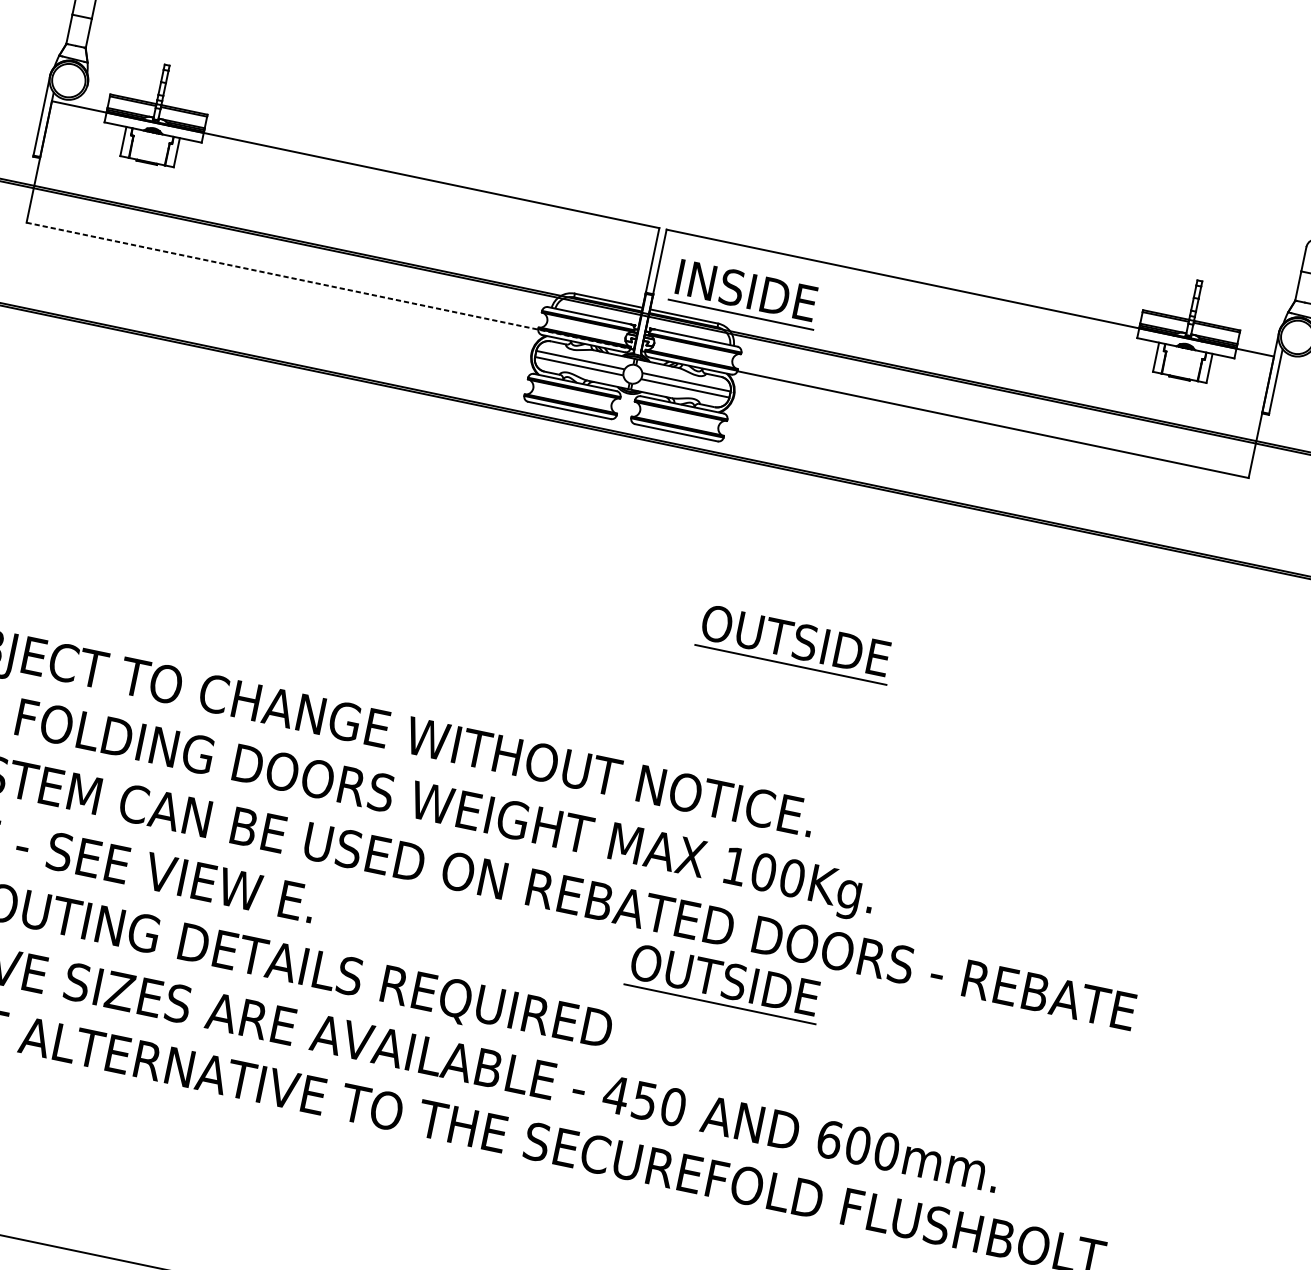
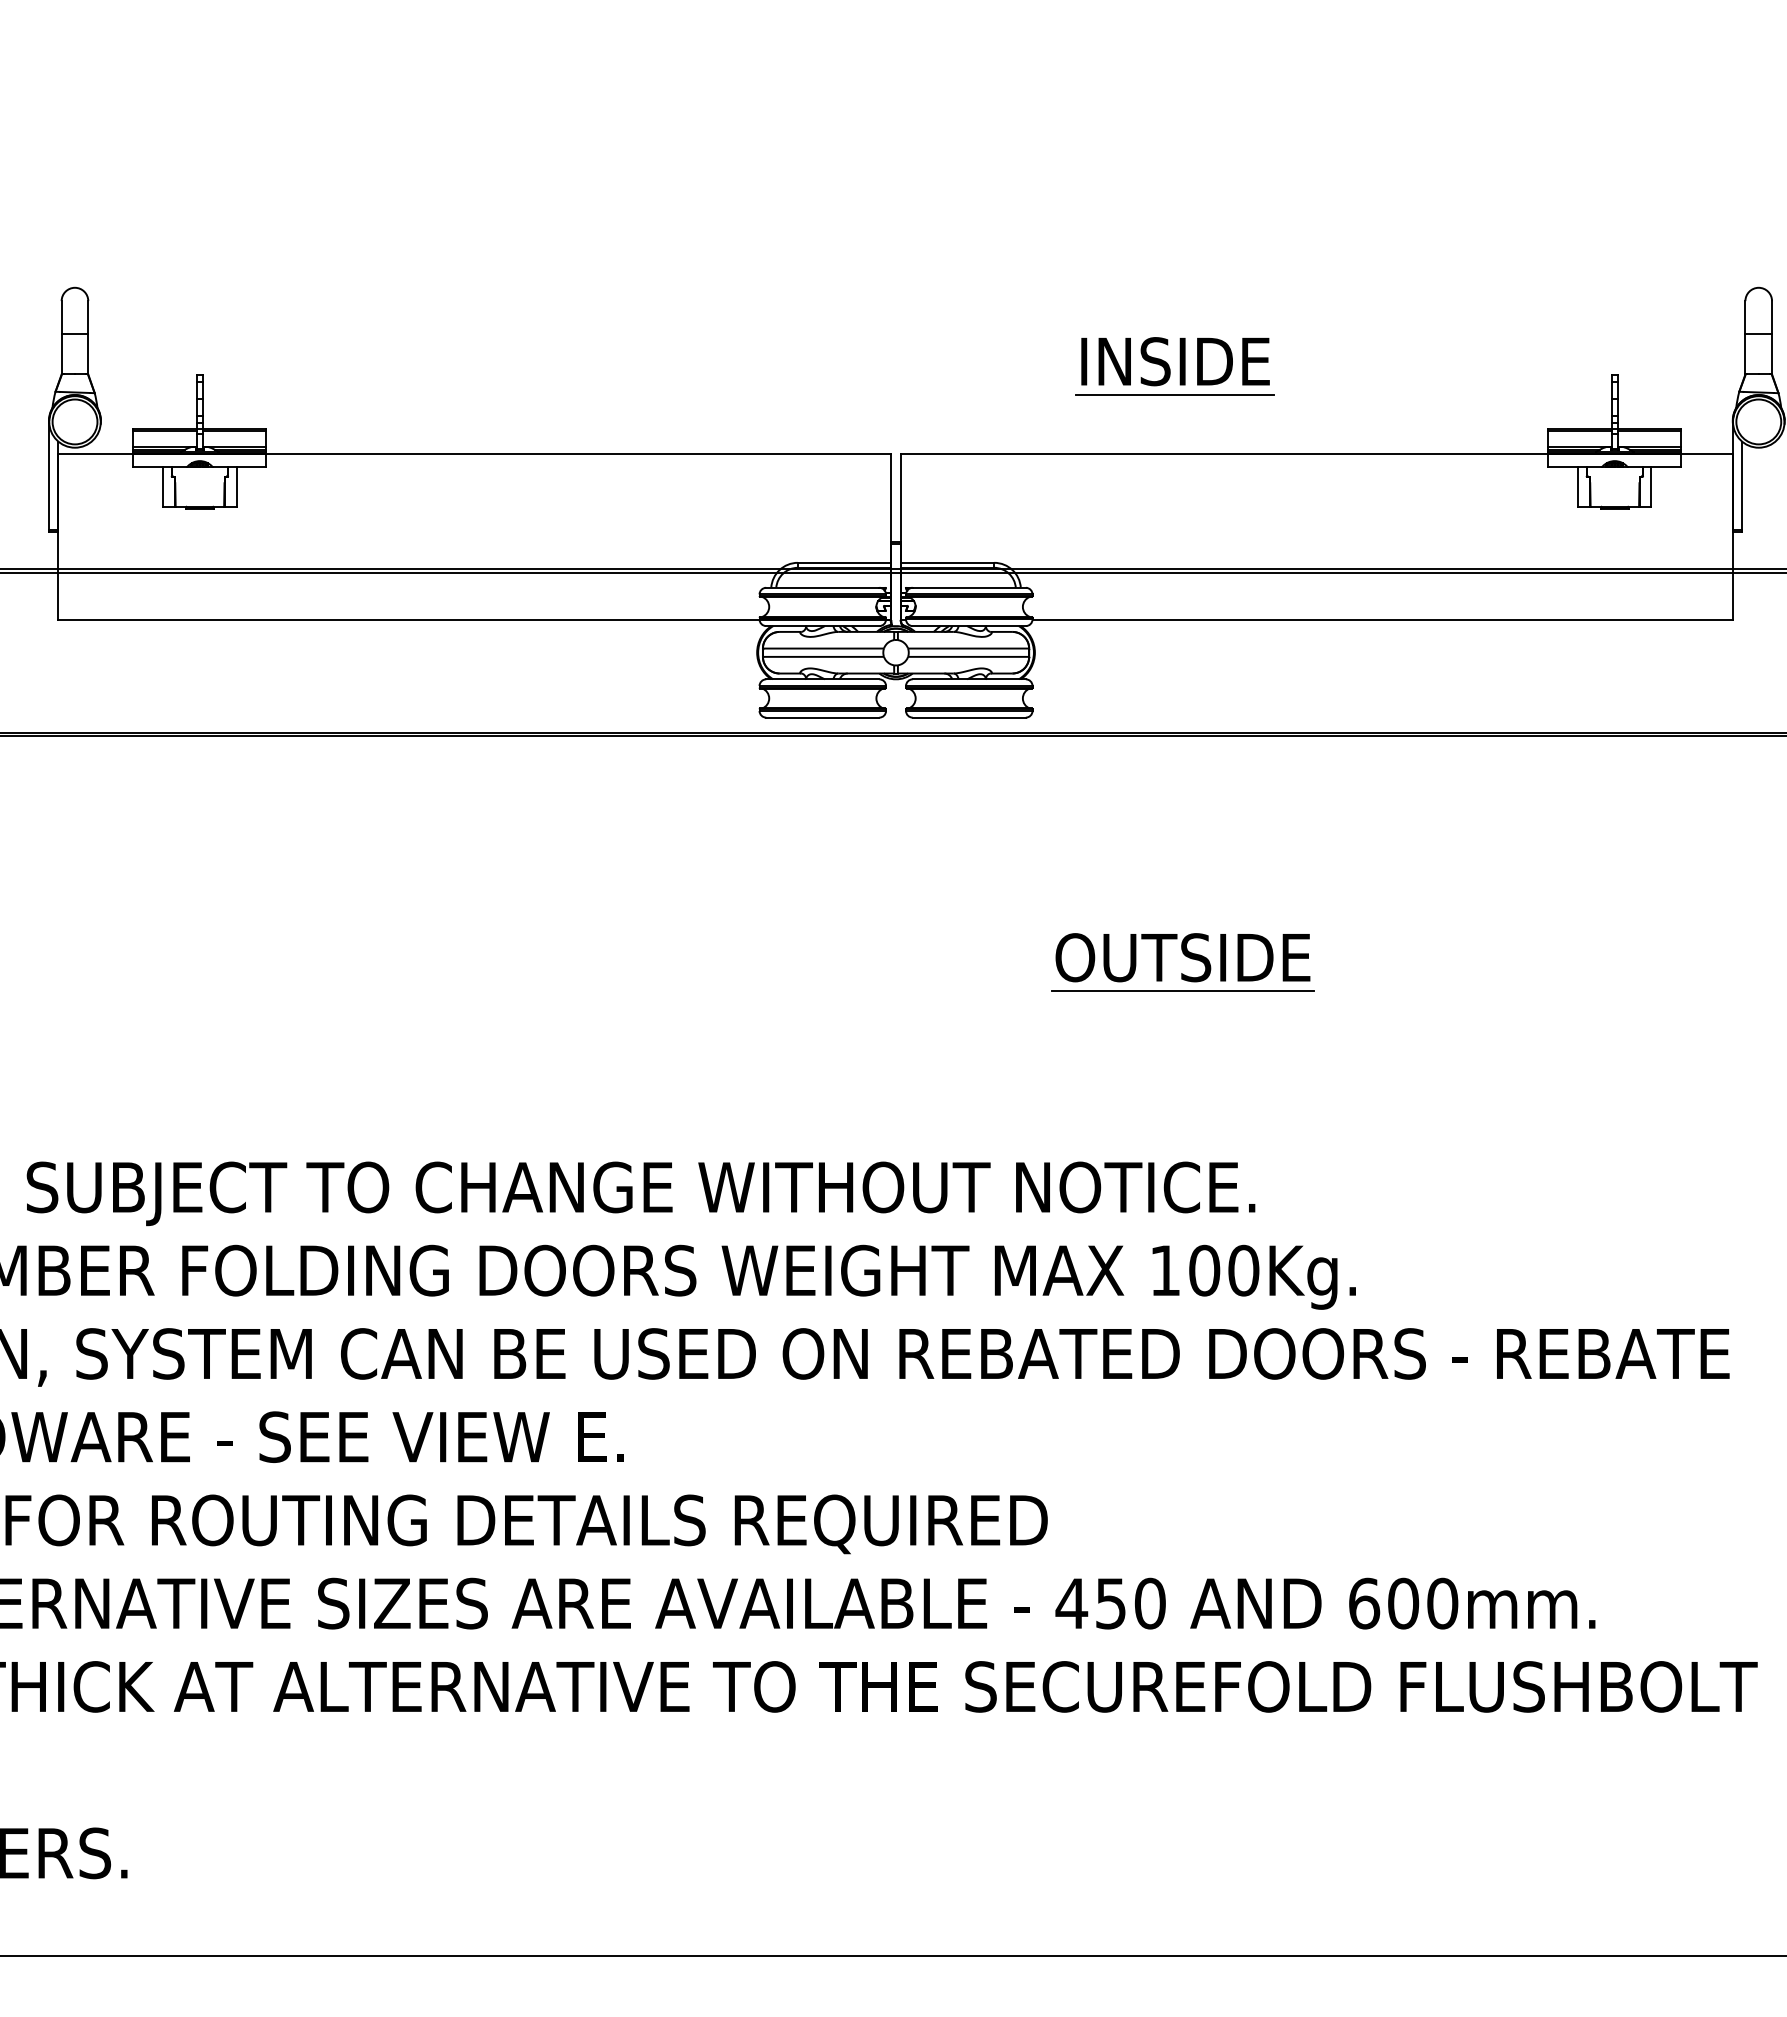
line: (330, 286) -> (475, 620), dashed -> solid
part: (745, 293) -> (1174, 366), moved
part: (726, 979) -> (1185, 1421), removed

